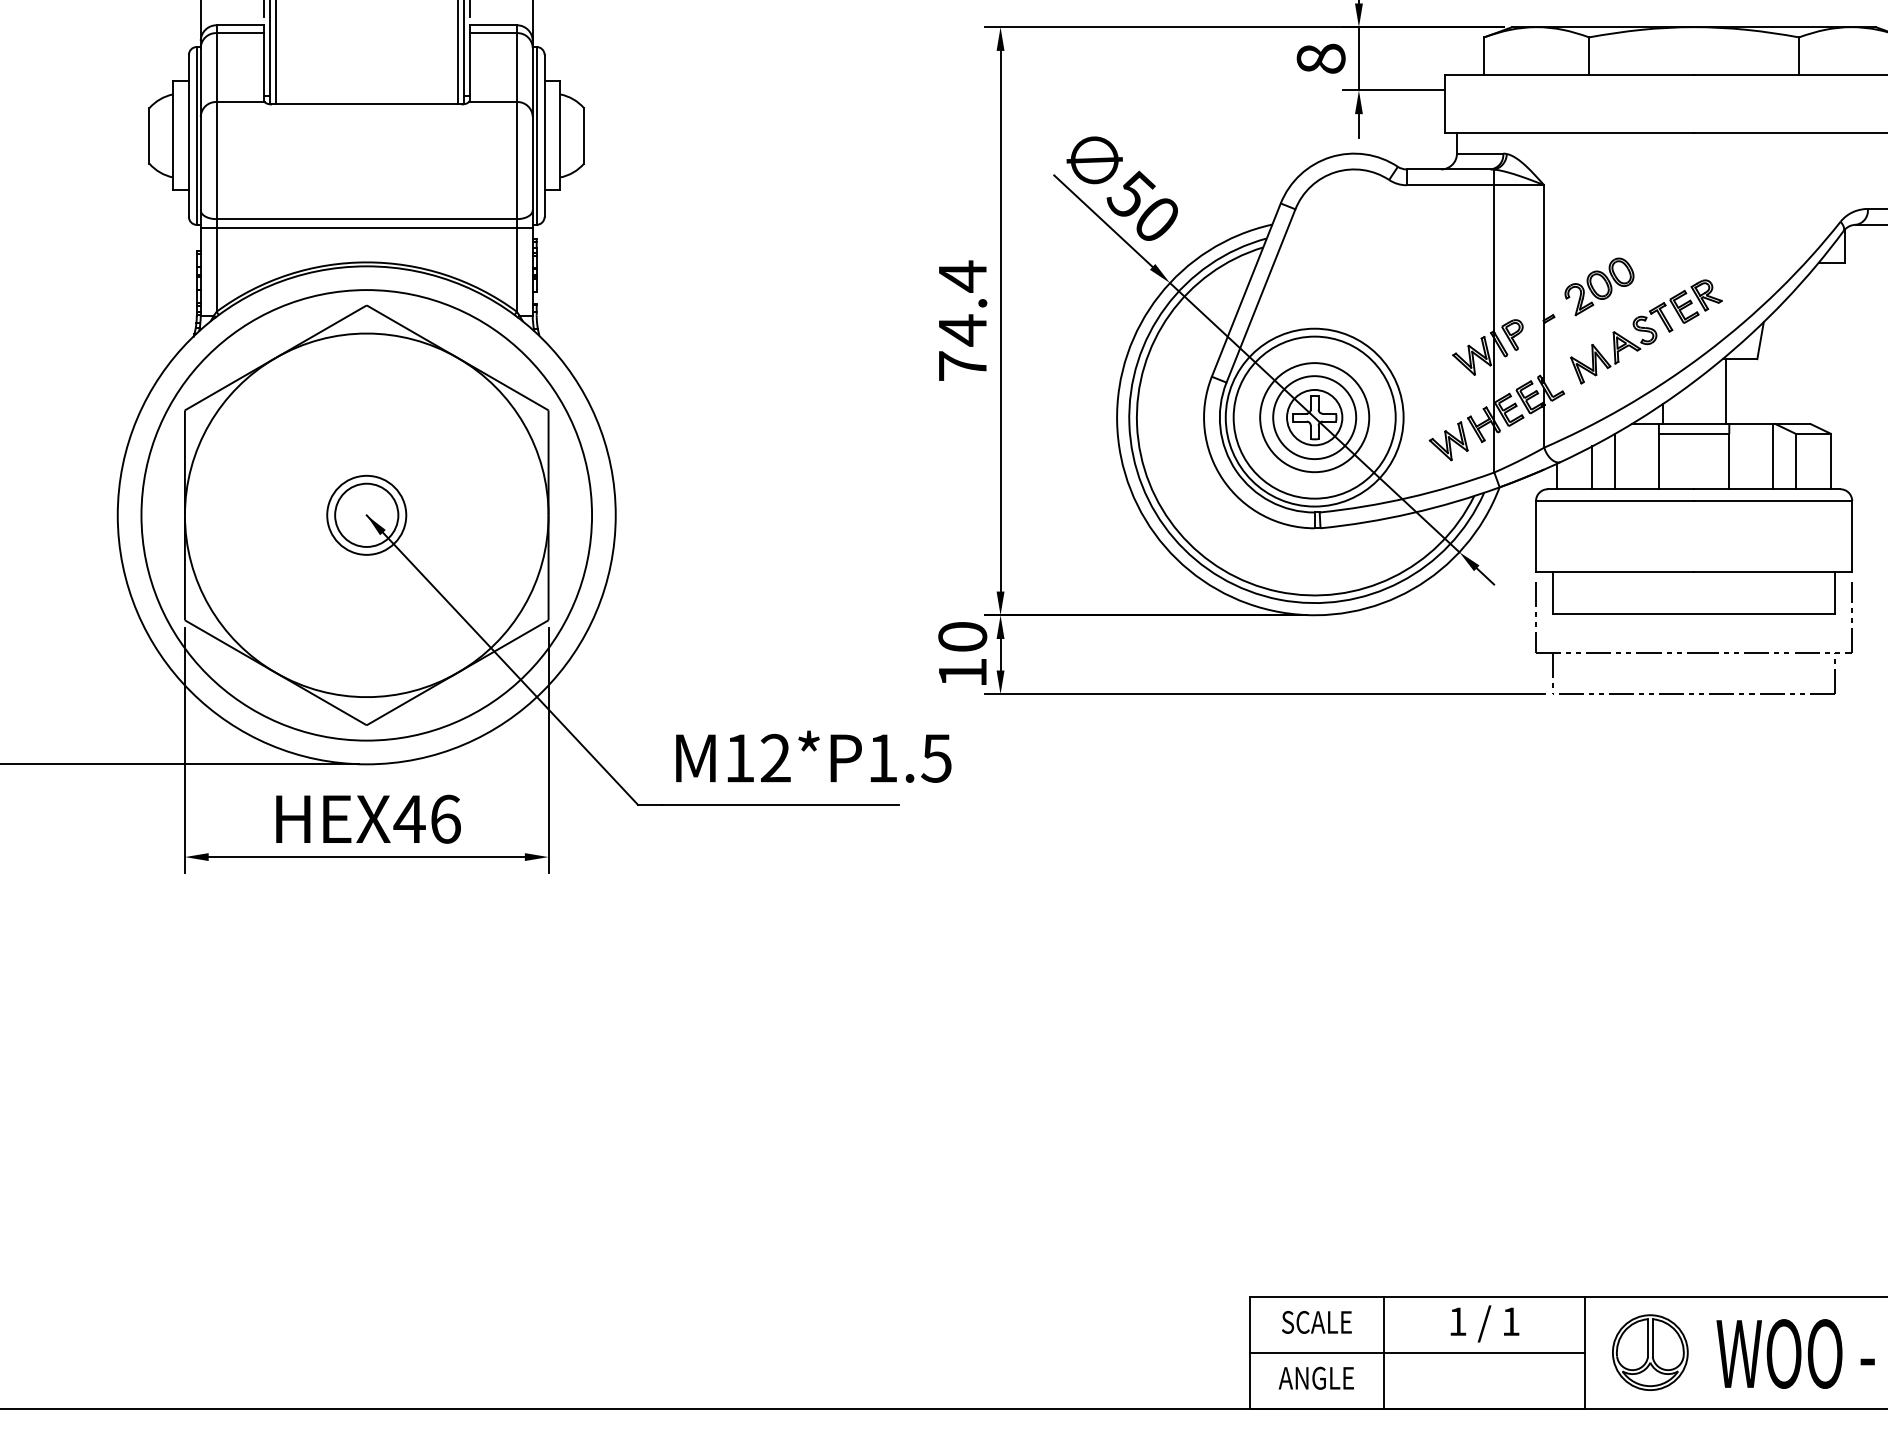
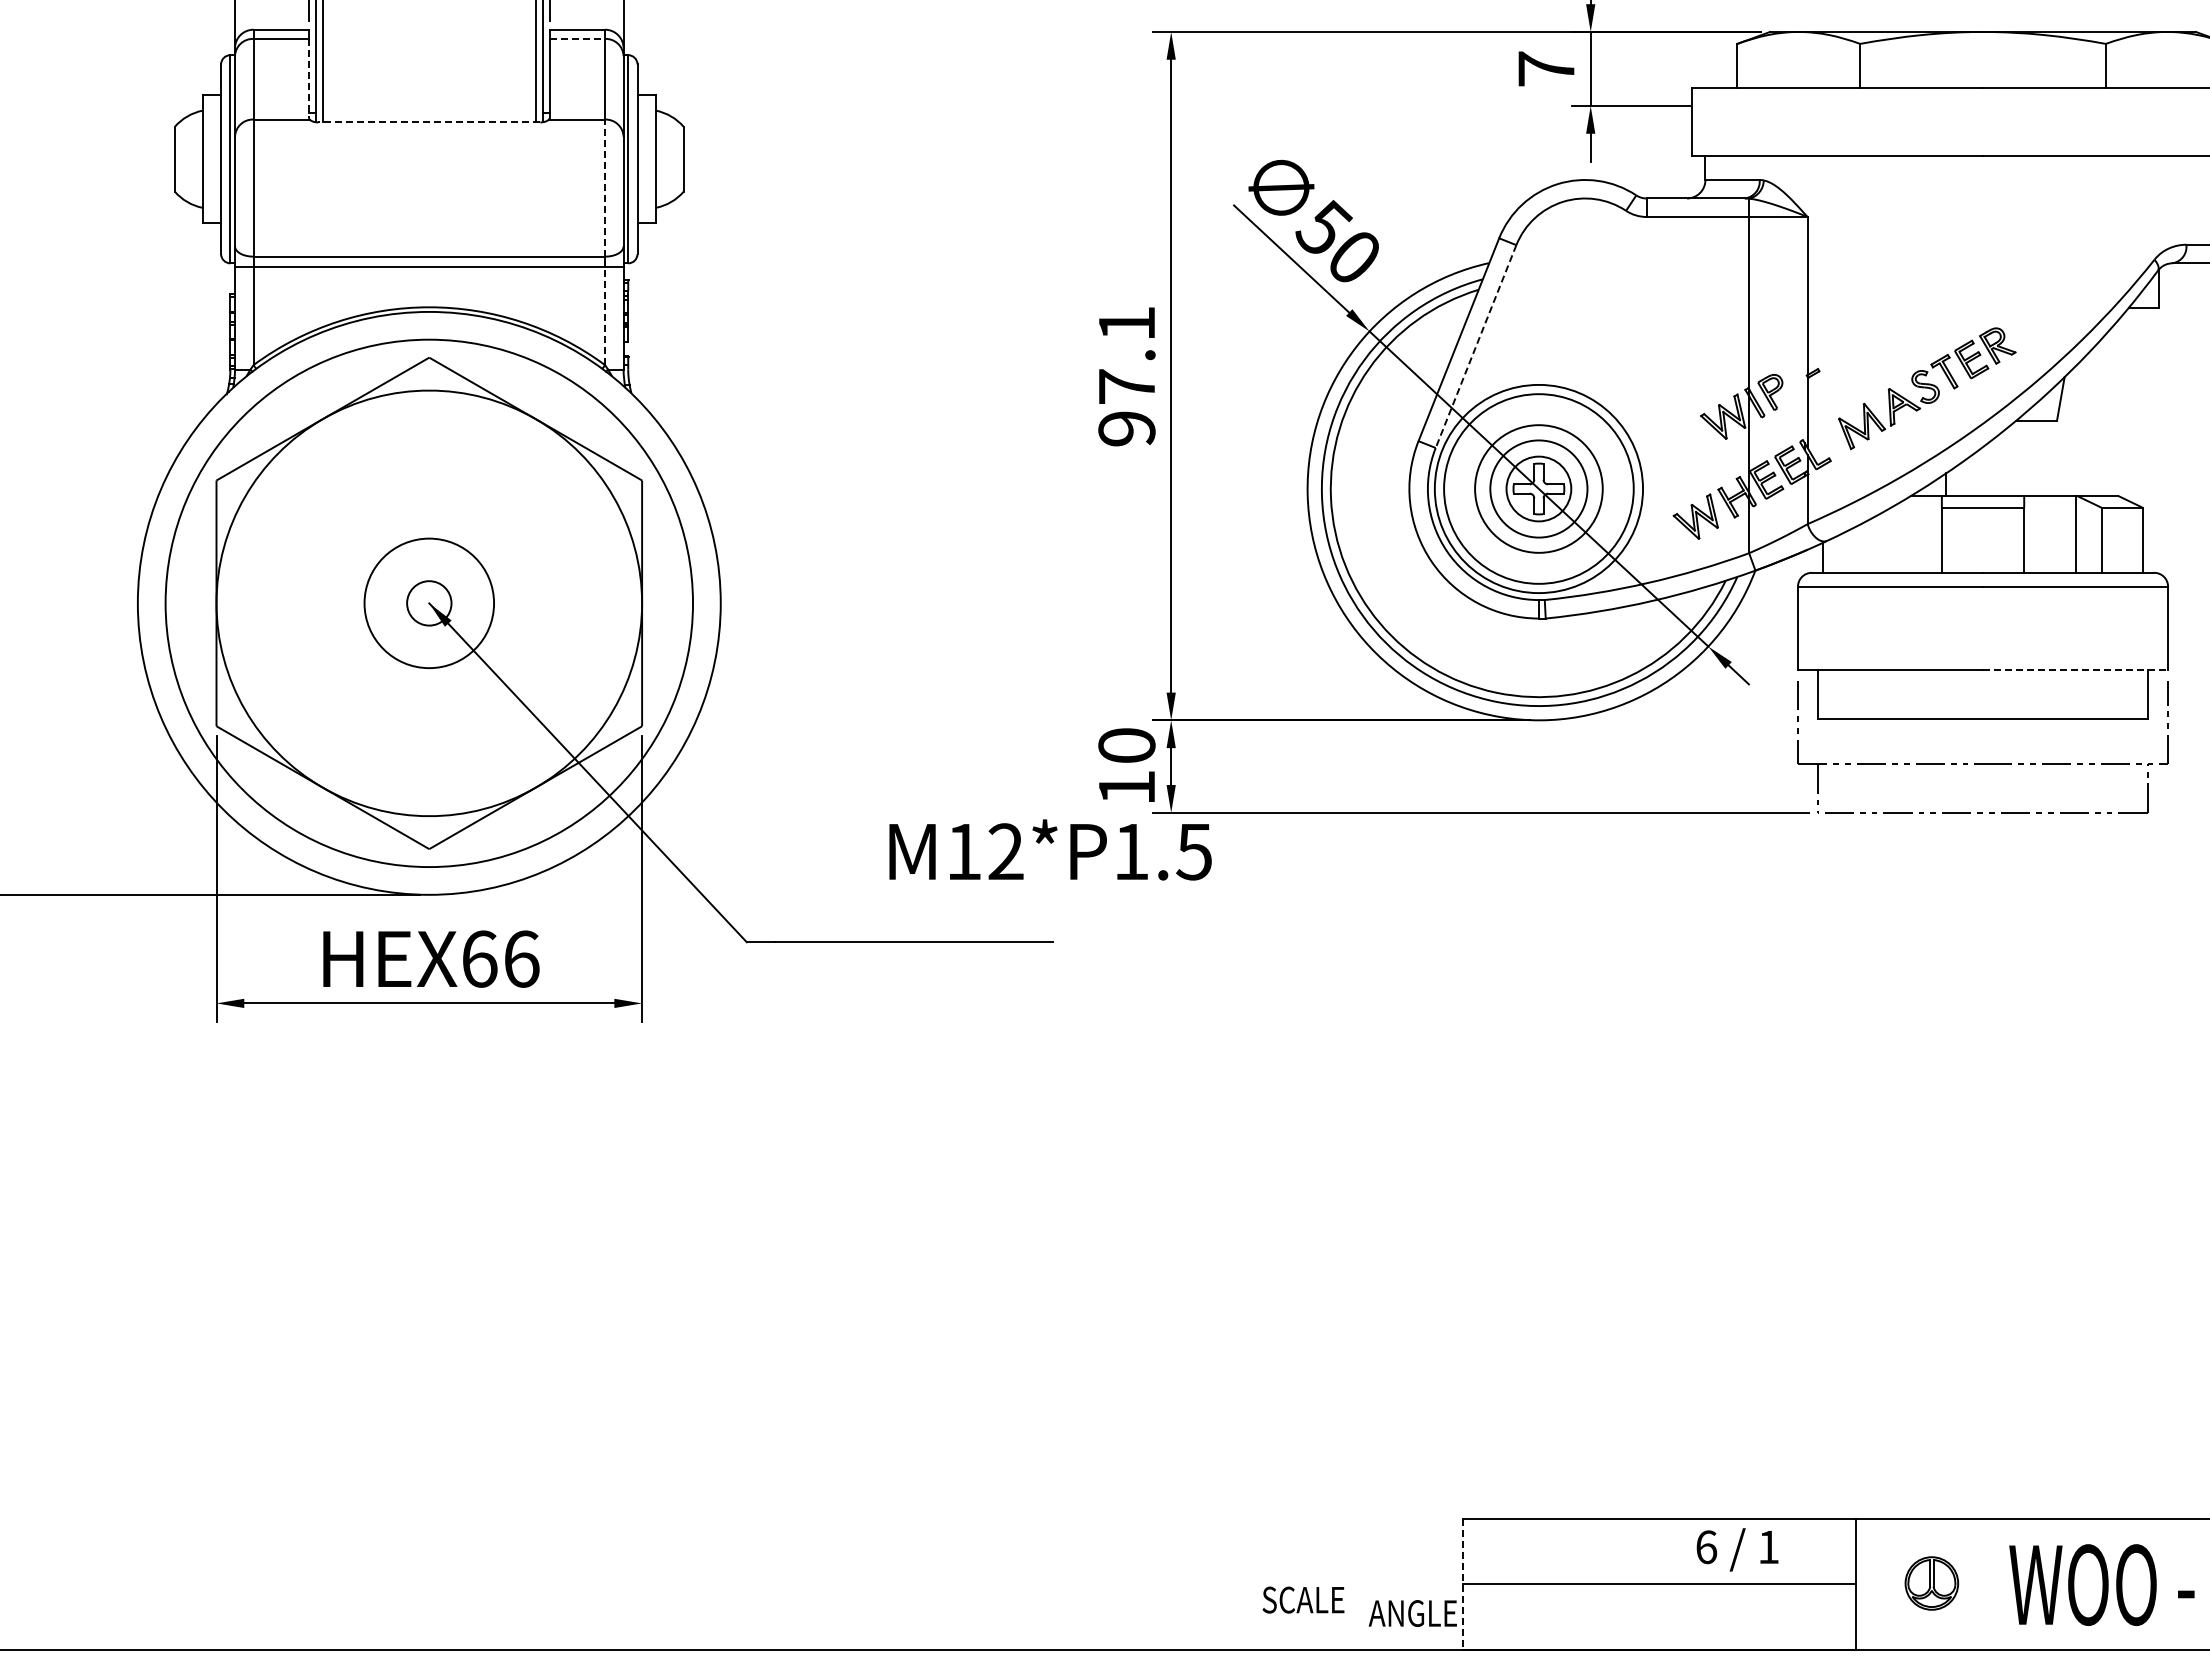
line: (493, 32) -> (577, 38), solid -> dashed
text: (1321, 58) -> (1546, 68), 8 -> 7
line: (264, 66) -> (309, 78), solid -> dashed
line: (366, 104) -> (428, 122), solid -> dashed
line: (517, 160) -> (605, 188), solid -> dashed
line: (517, 269) -> (605, 315), solid -> dashed
part: (1598, 286) -> (1871, 335), removed
line: (1260, 296) -> (1475, 347), solid -> dashed
text: (962, 320) -> (1126, 375), 74.4 -> 97.1
line: (1726, 391) -> (2020, 458), removed
line: (1615, 461) -> (1890, 540), removed
line: (1591, 467) -> (1863, 547), removed
circle: (366, 515) -> (429, 603), size x0.6
circle: (366, 515) -> (429, 603), size x1.4
line: (1773, 571) -> (2075, 669), solid -> dashed
text: (813, 756) -> (1050, 849), moved
text: (409, 818) -> (479, 958), HEX46 -> HEX66
text: (1316, 1321) -> (1303, 1599), moved
text: (1457, 1321) -> (1706, 1547), 1 -> 6
line: (1384, 1352) -> (1620, 1583), removed
part: (1650, 1352) -> (1931, 1583), size x0.6
line: (1250, 1353) -> (1463, 1584), solid -> dashed
text: (1316, 1378) -> (1412, 1613), moved

